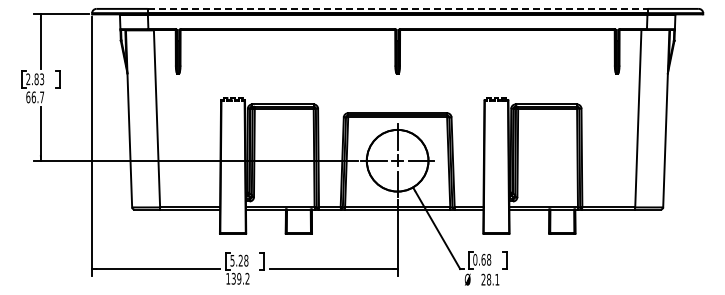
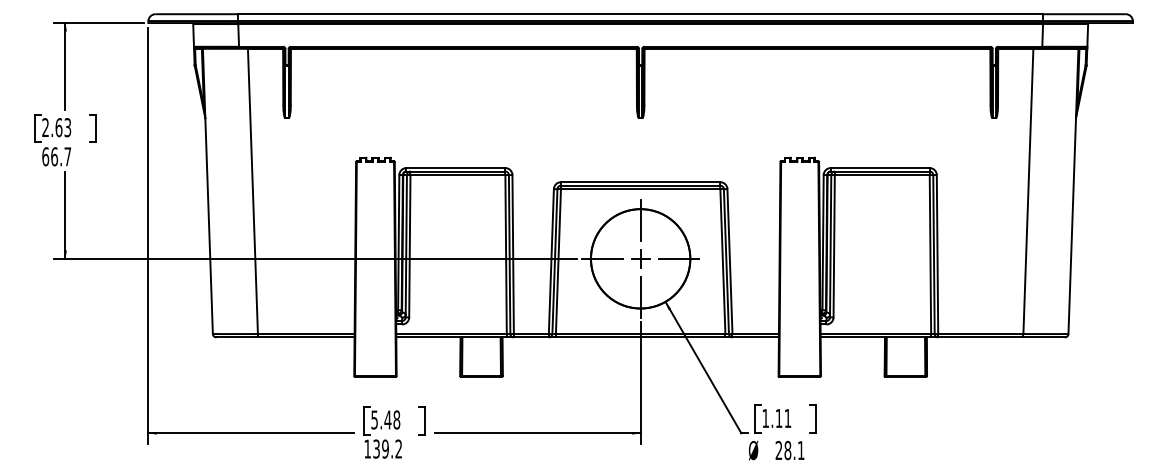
line: (397, 8) -> (640, 13), dashed -> solid
text: (36, 78) -> (58, 126), 2.83 -> 2.63
text: (482, 259) -> (777, 417), 0.68 -> 1.11
text: (240, 260) -> (387, 419), 5.28 -> 5.48

